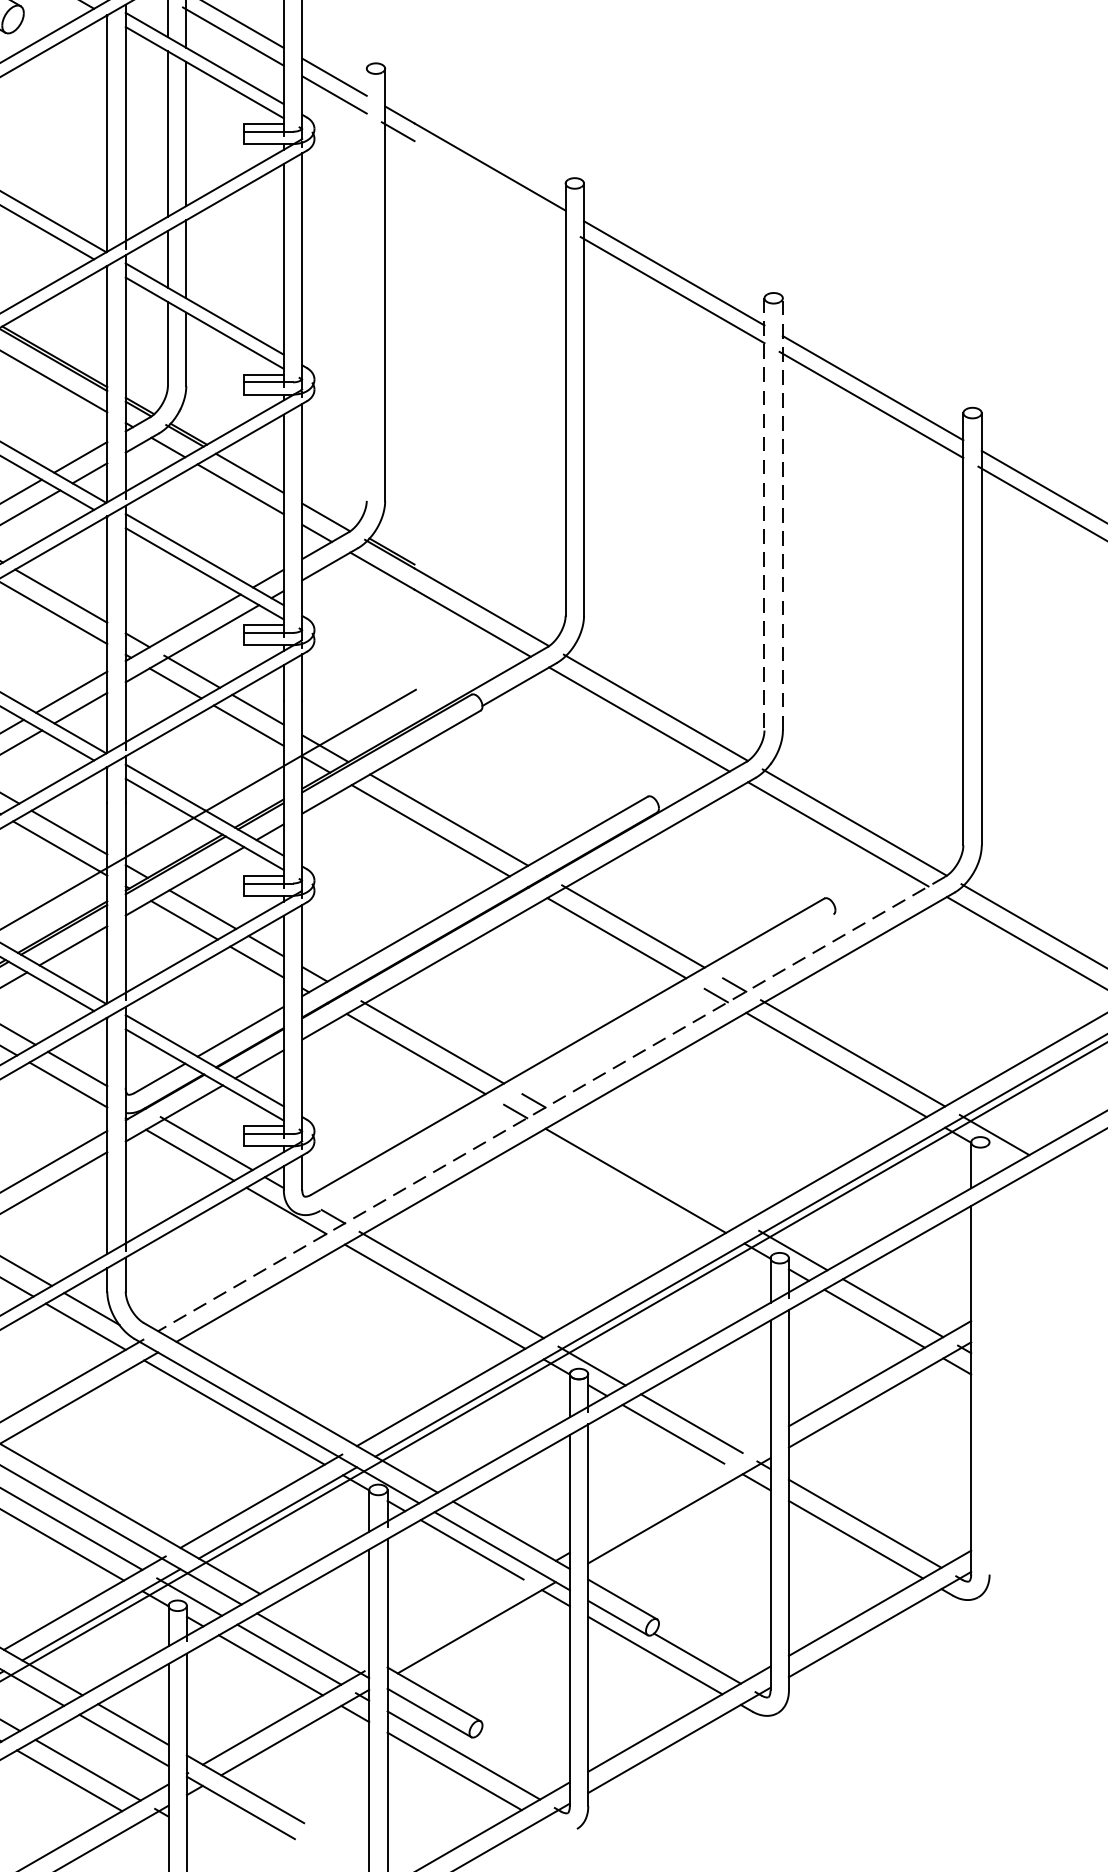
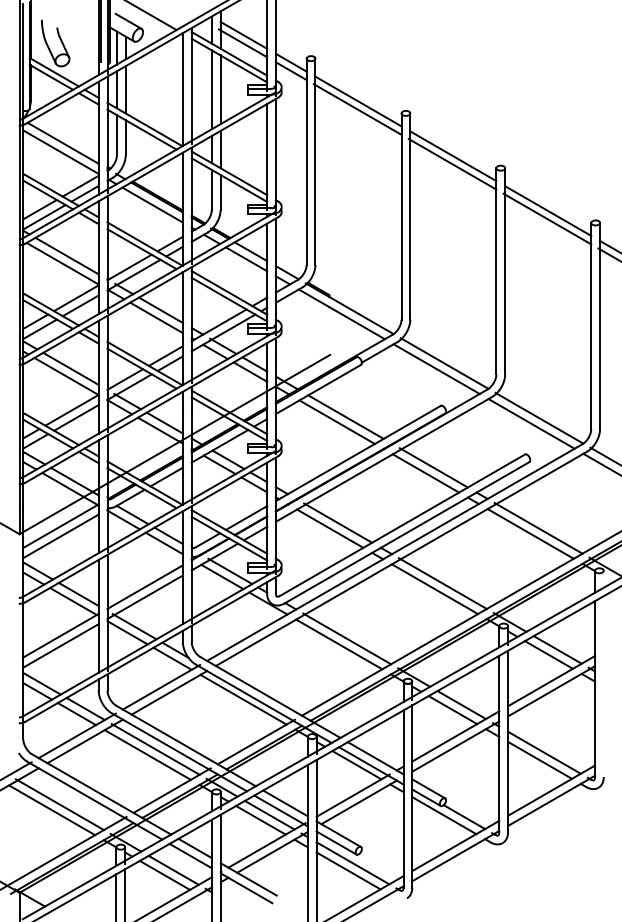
line: (490, 183) -> (365, 113), added
line: (366, 284) -> (306, 161), added
line: (783, 512) -> (505, 270), dashed -> solid
line: (764, 514) -> (496, 271), dashed -> solid
line: (576, 1062) -> (406, 532), added
line: (550, 1103) -> (394, 552), dashed -> solid
line: (651, 1168) -> (442, 583), added
line: (678, 1489) -> (455, 736), added
line: (462, 1613) -> (352, 795), added
line: (322, 1630) -> (285, 803), added

